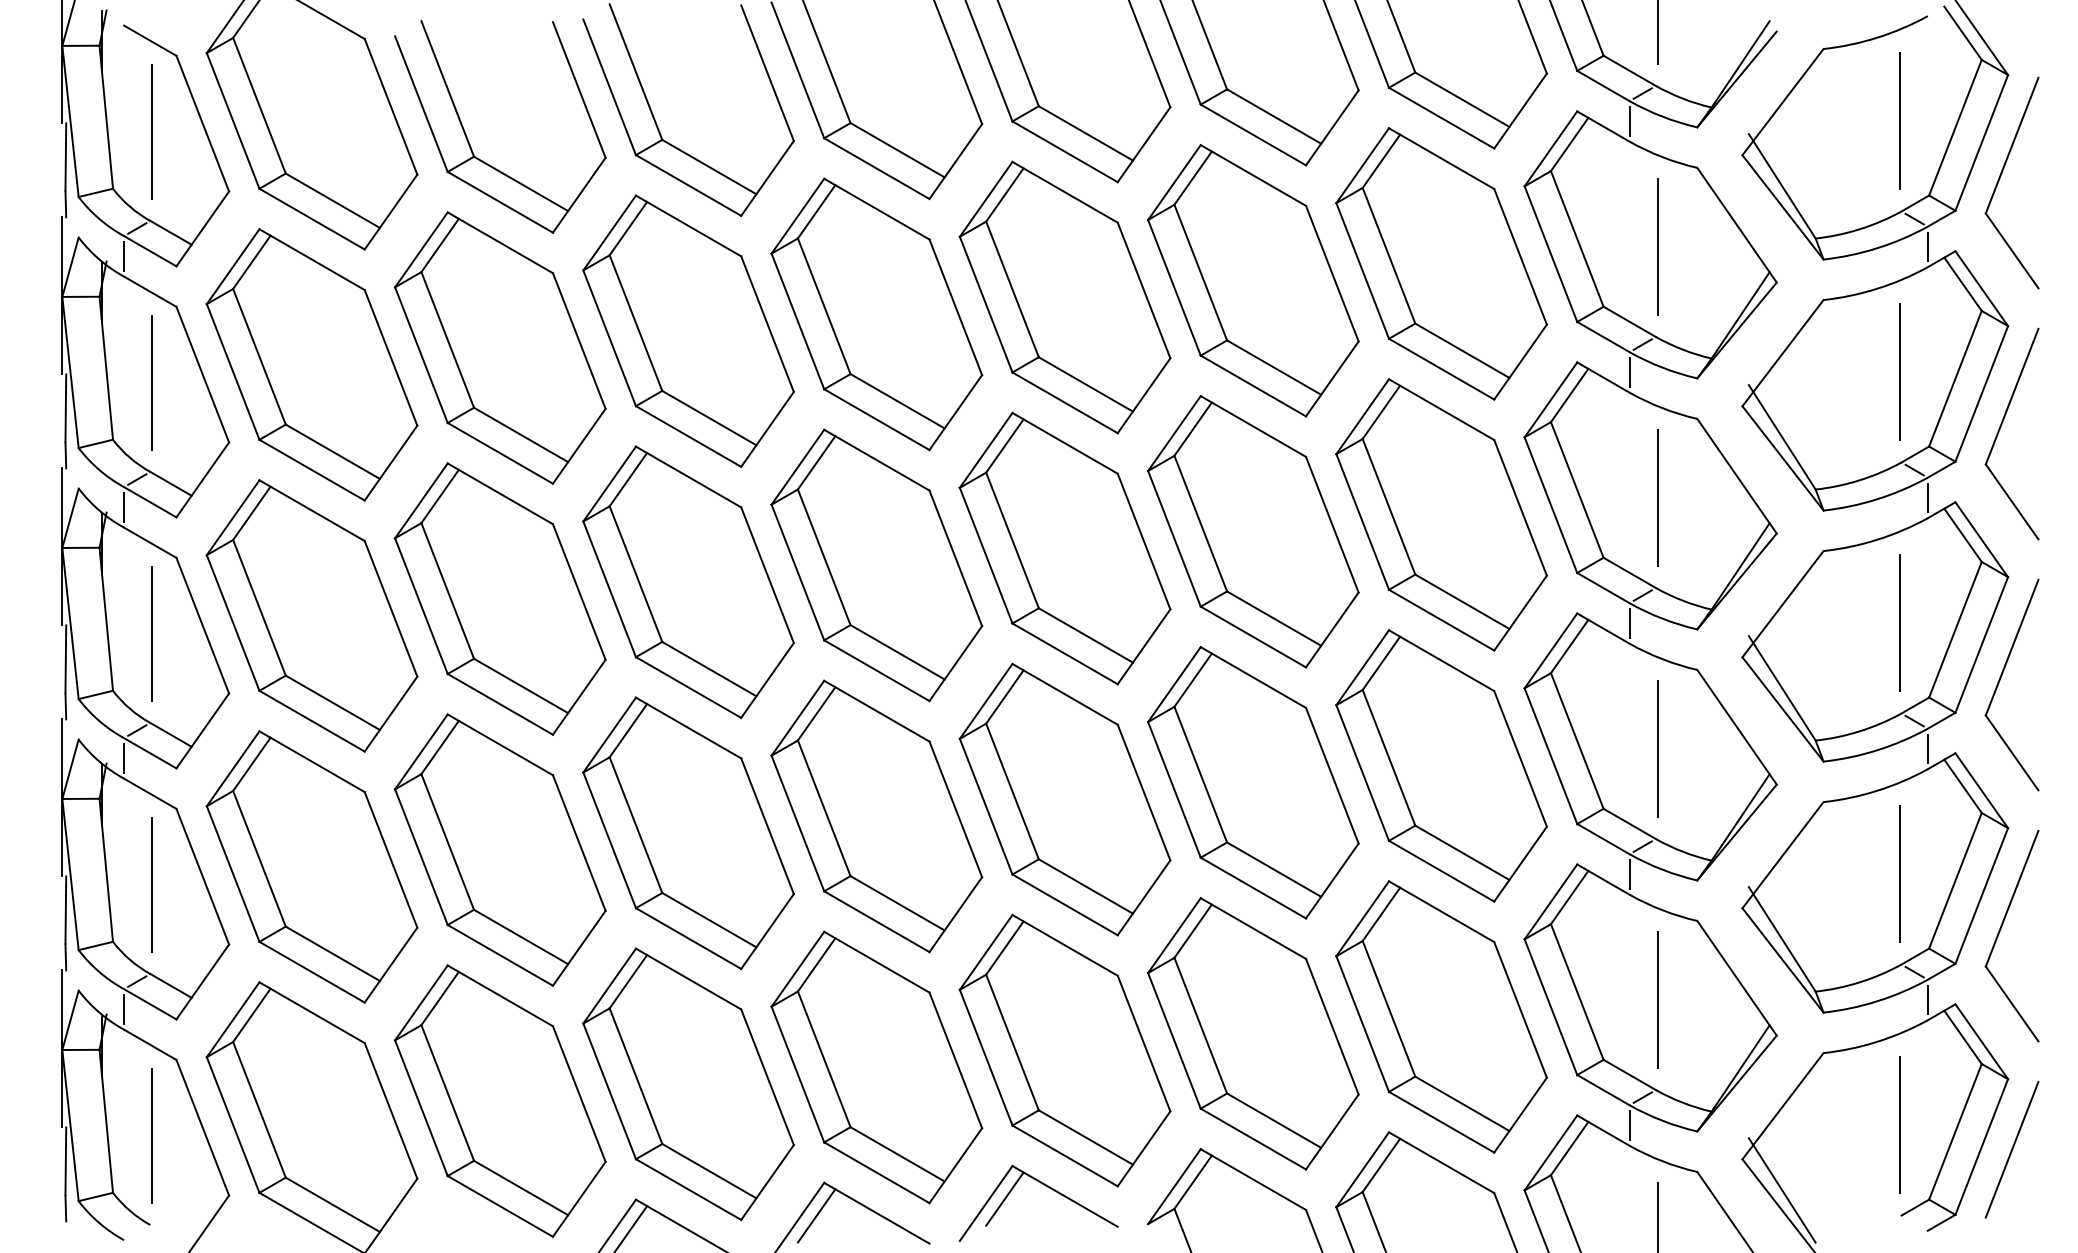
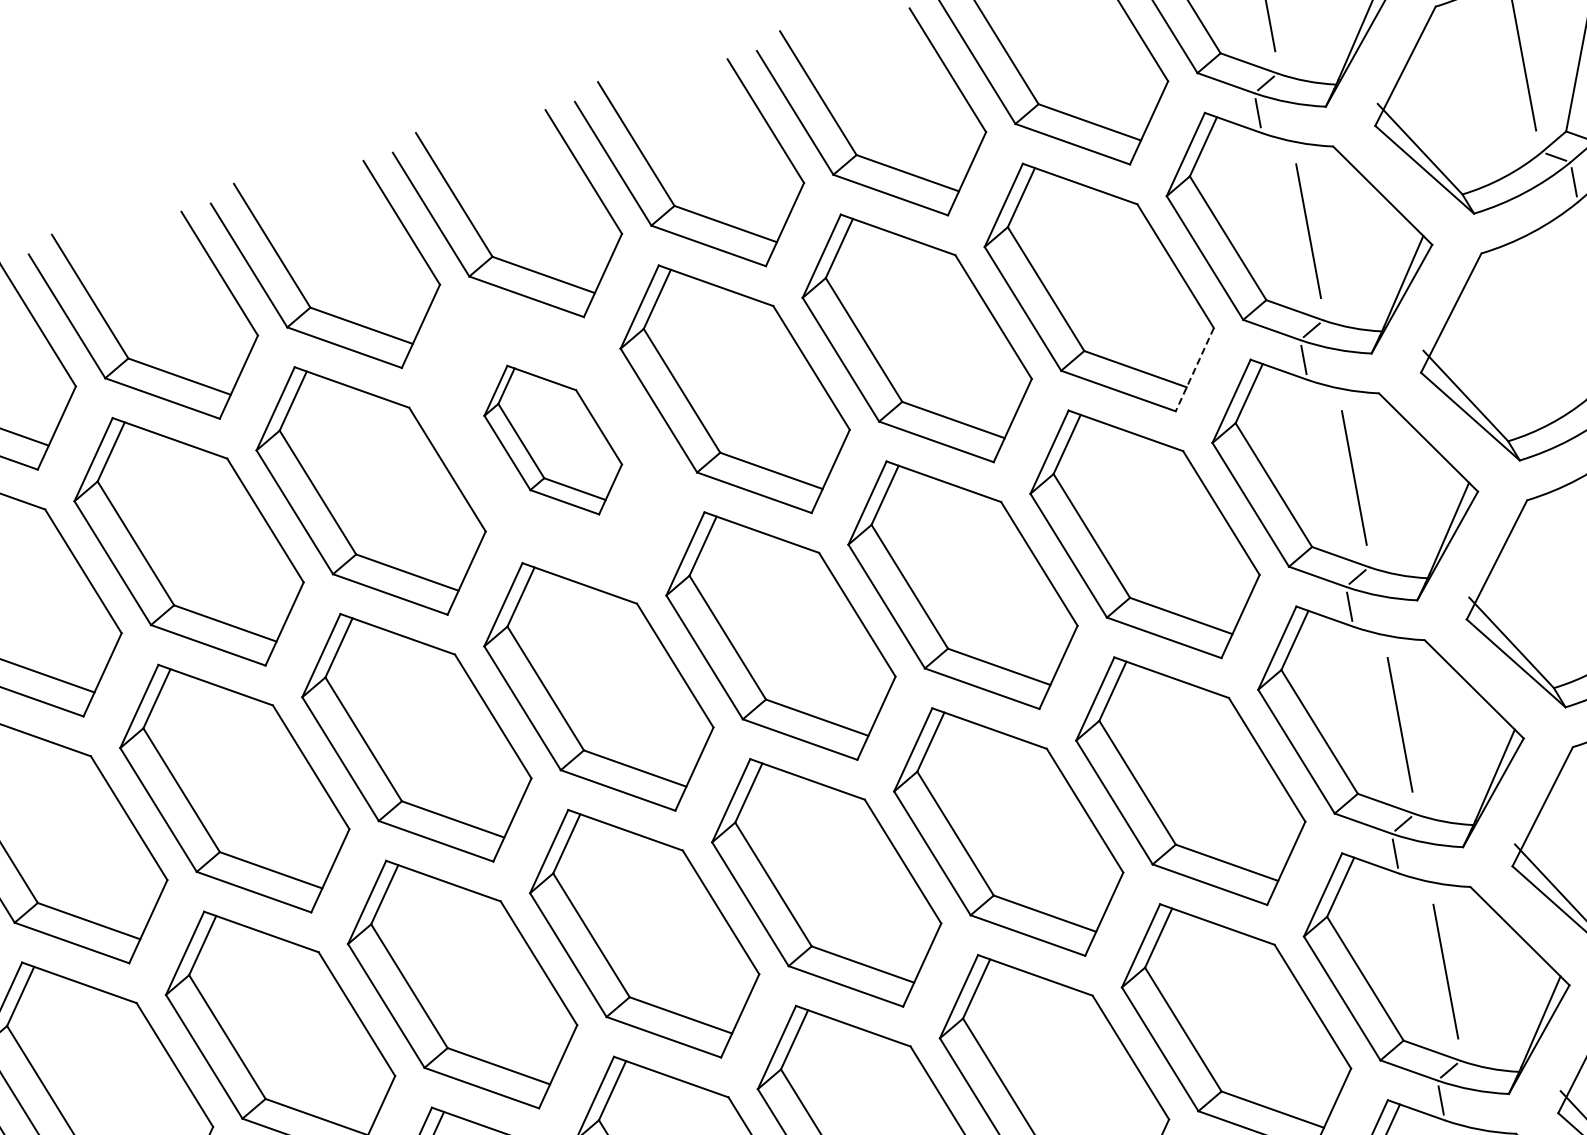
part: (876, 314) -> (552, 440), size x0.6
line: (1520, 362) -> (1194, 370), solid -> dashed
line: (1899, 372) -> (1569, 310), removed

